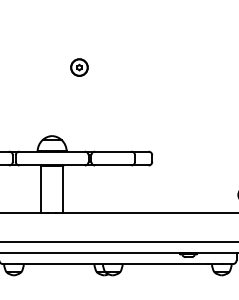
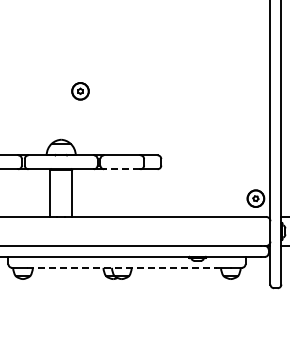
part: (79, 67) -> (80, 91), moved
line: (112, 165) -> (121, 169), solid -> dashed
line: (113, 263) -> (122, 267), solid -> dashed

